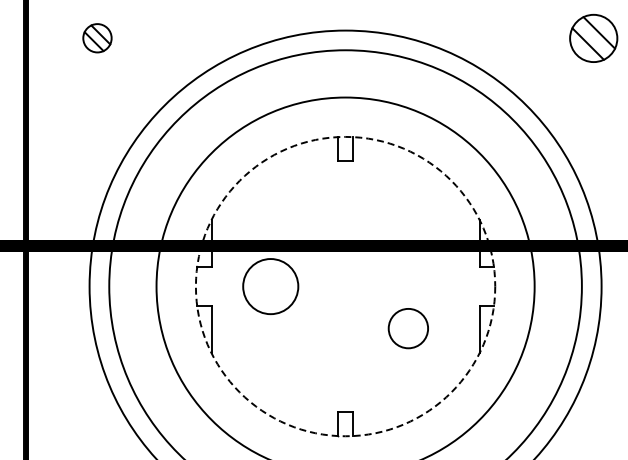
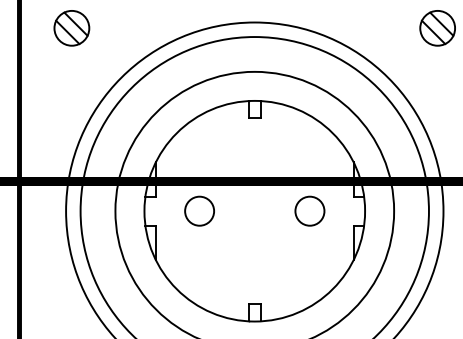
part: (97, 37) -> (71, 27), size x1.67
circle: (270, 286) -> (199, 211), size x0.71
circle: (345, 286) -> (254, 211), dashed -> solid
circle: (407, 328) -> (309, 211), moved

